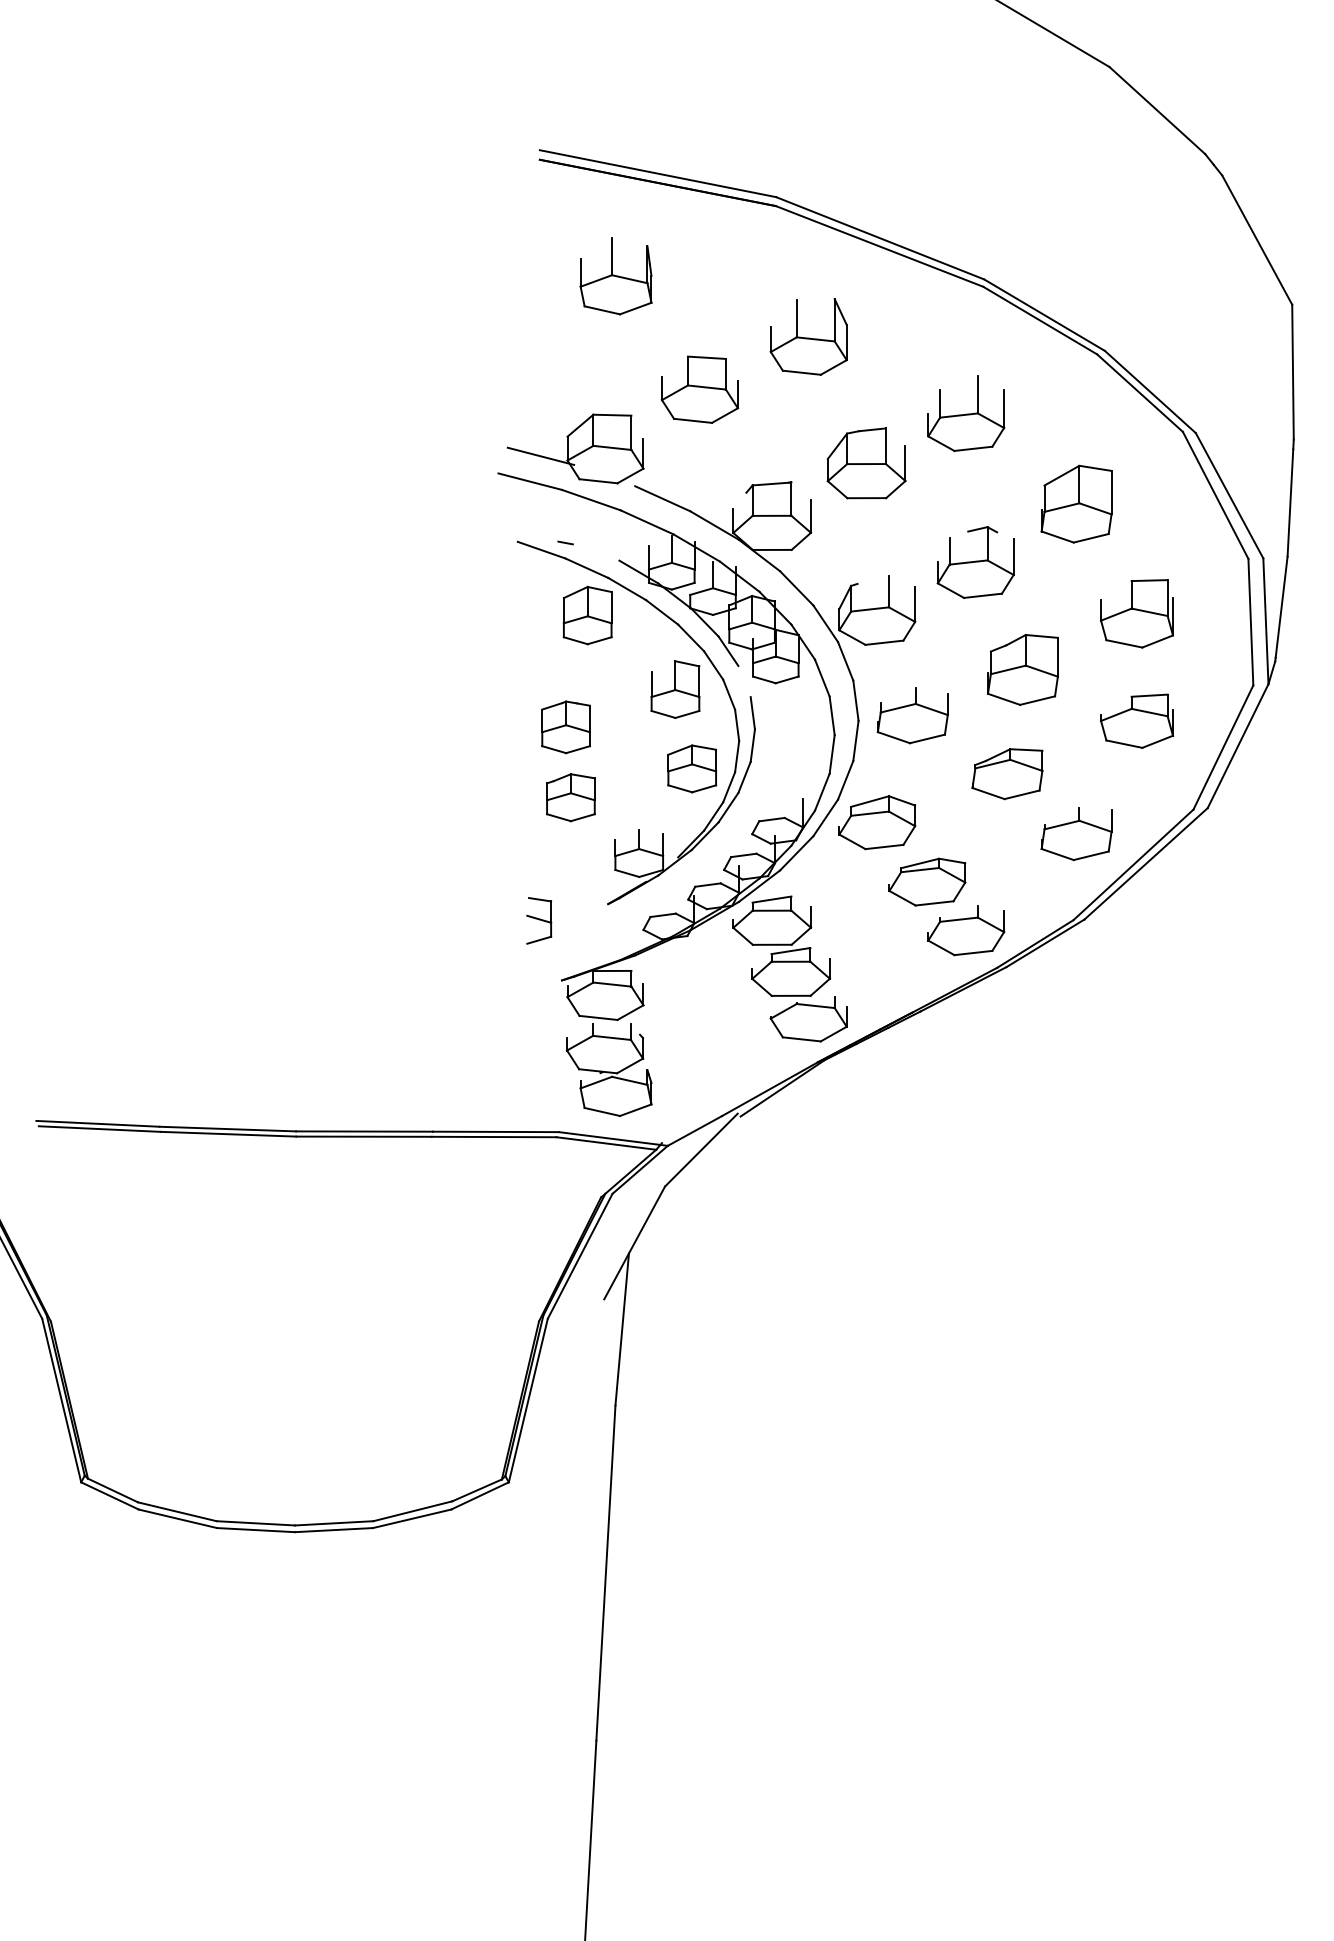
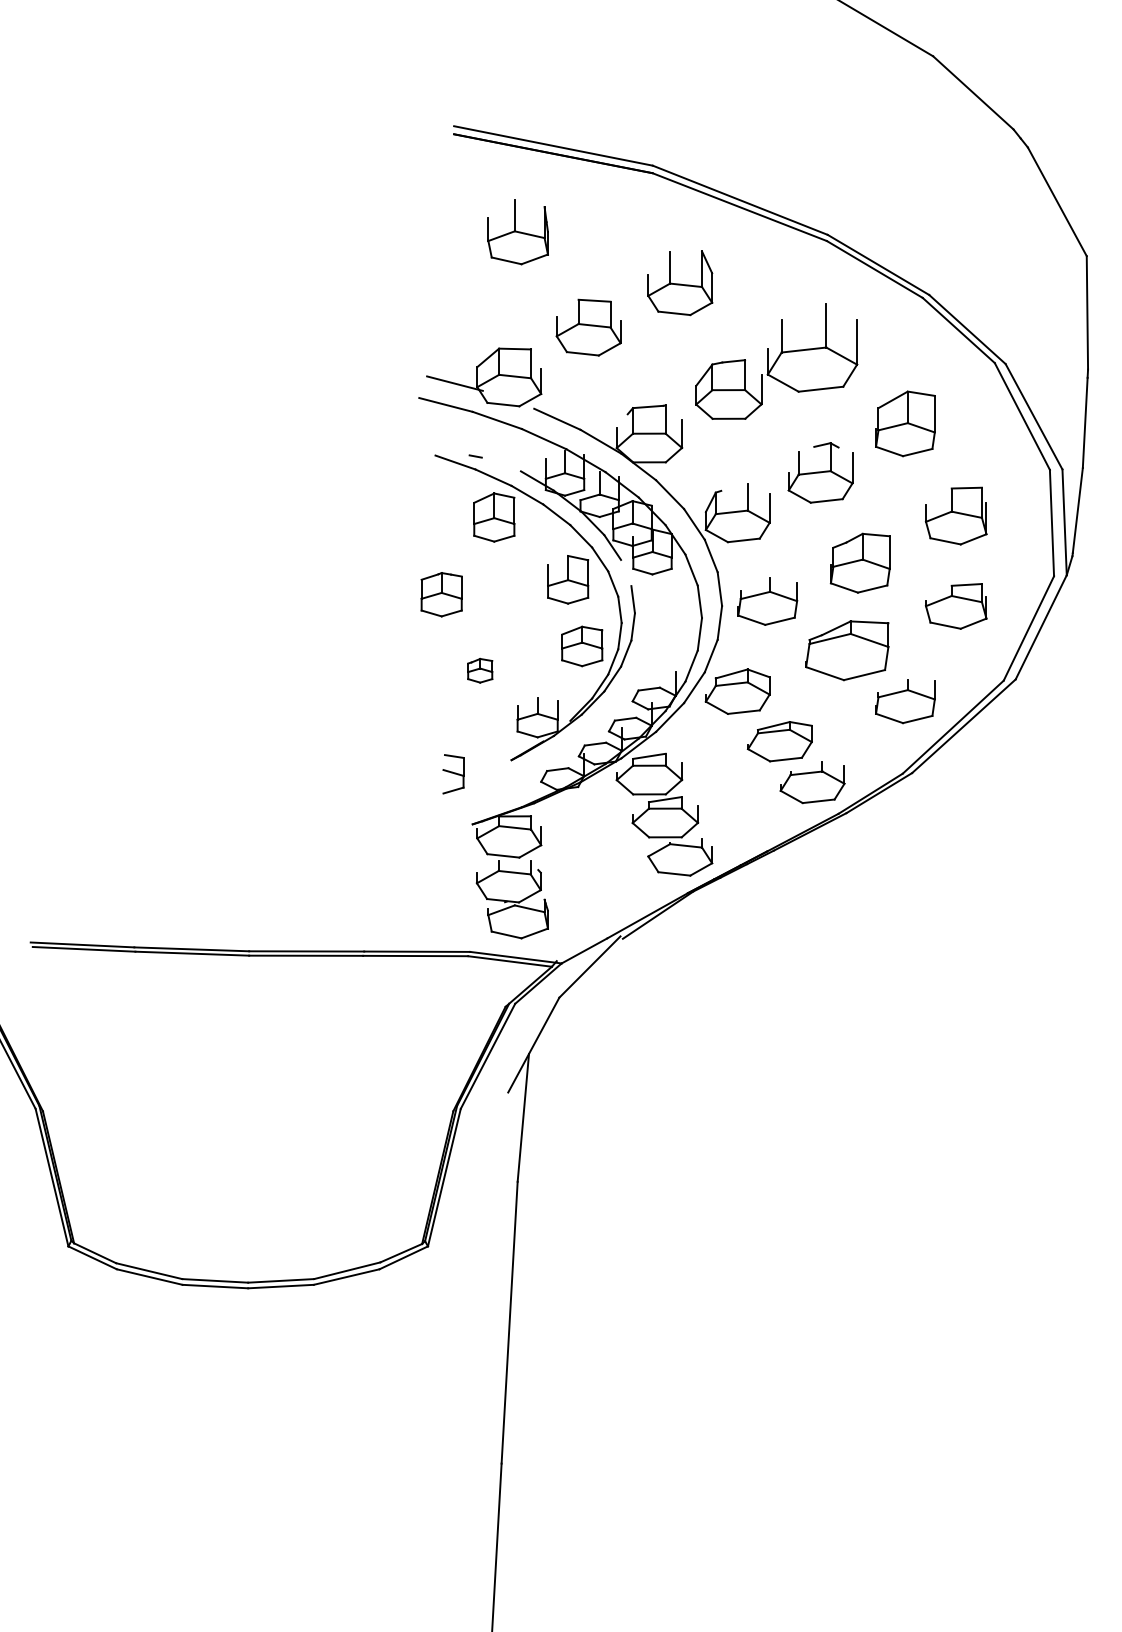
part: (966, 413) -> (812, 347), size x1.4
part: (565, 727) -> (441, 594), moved
part: (1007, 774) -> (847, 651), size x1.4
part: (570, 797) -> (479, 670), size x0.6

